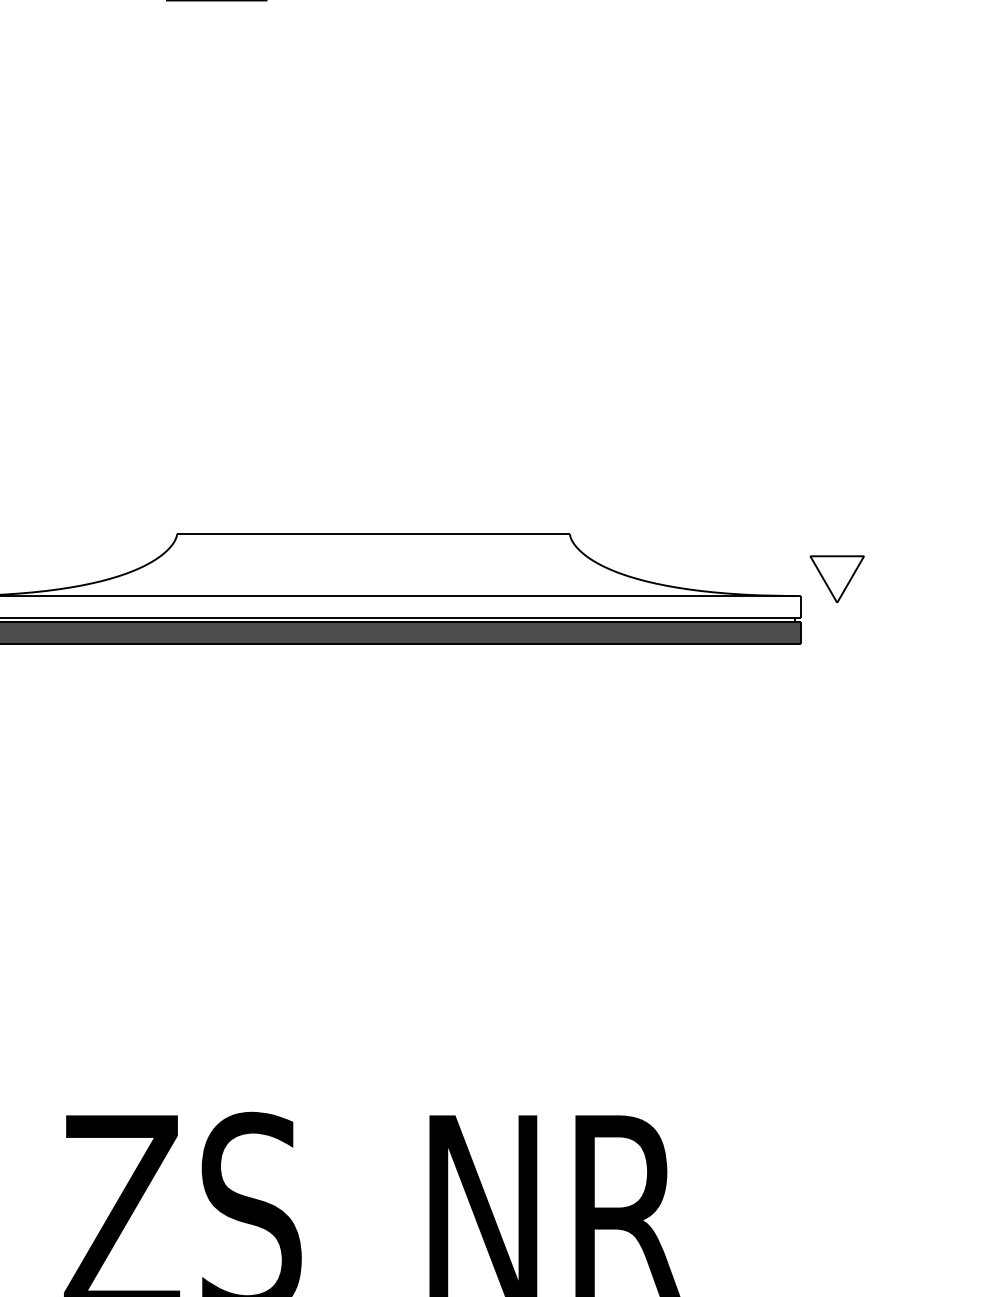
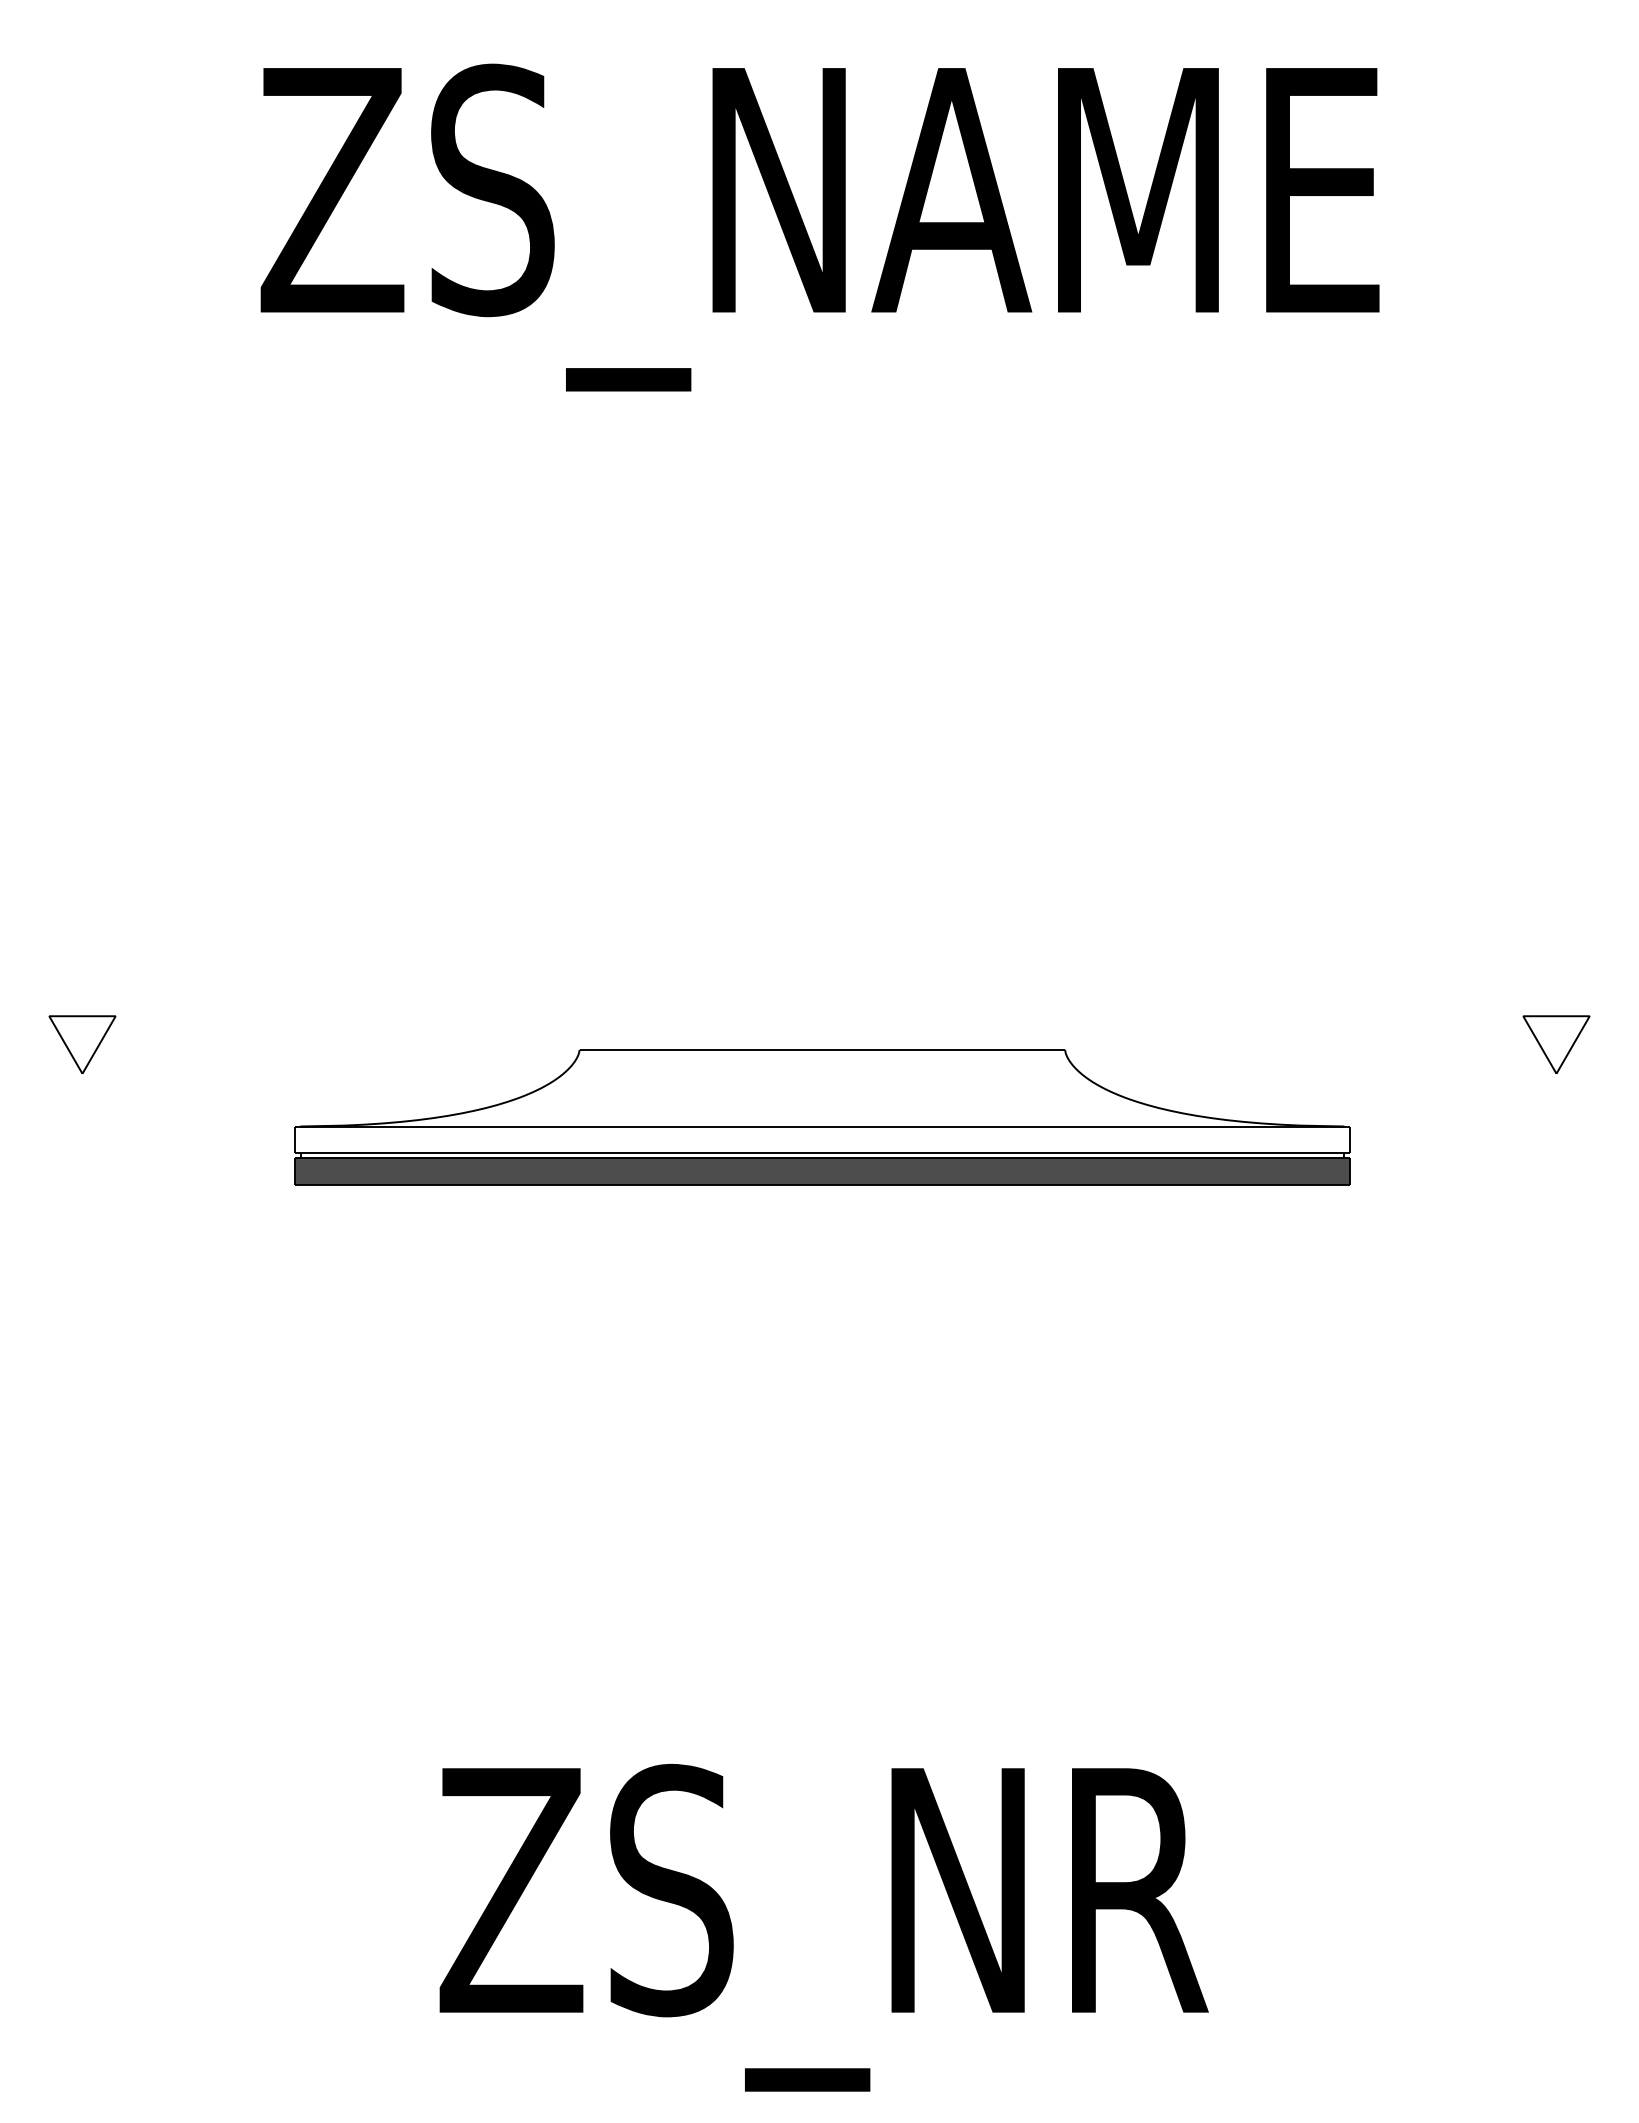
part: (837, 579) -> (1556, 1044), moved

